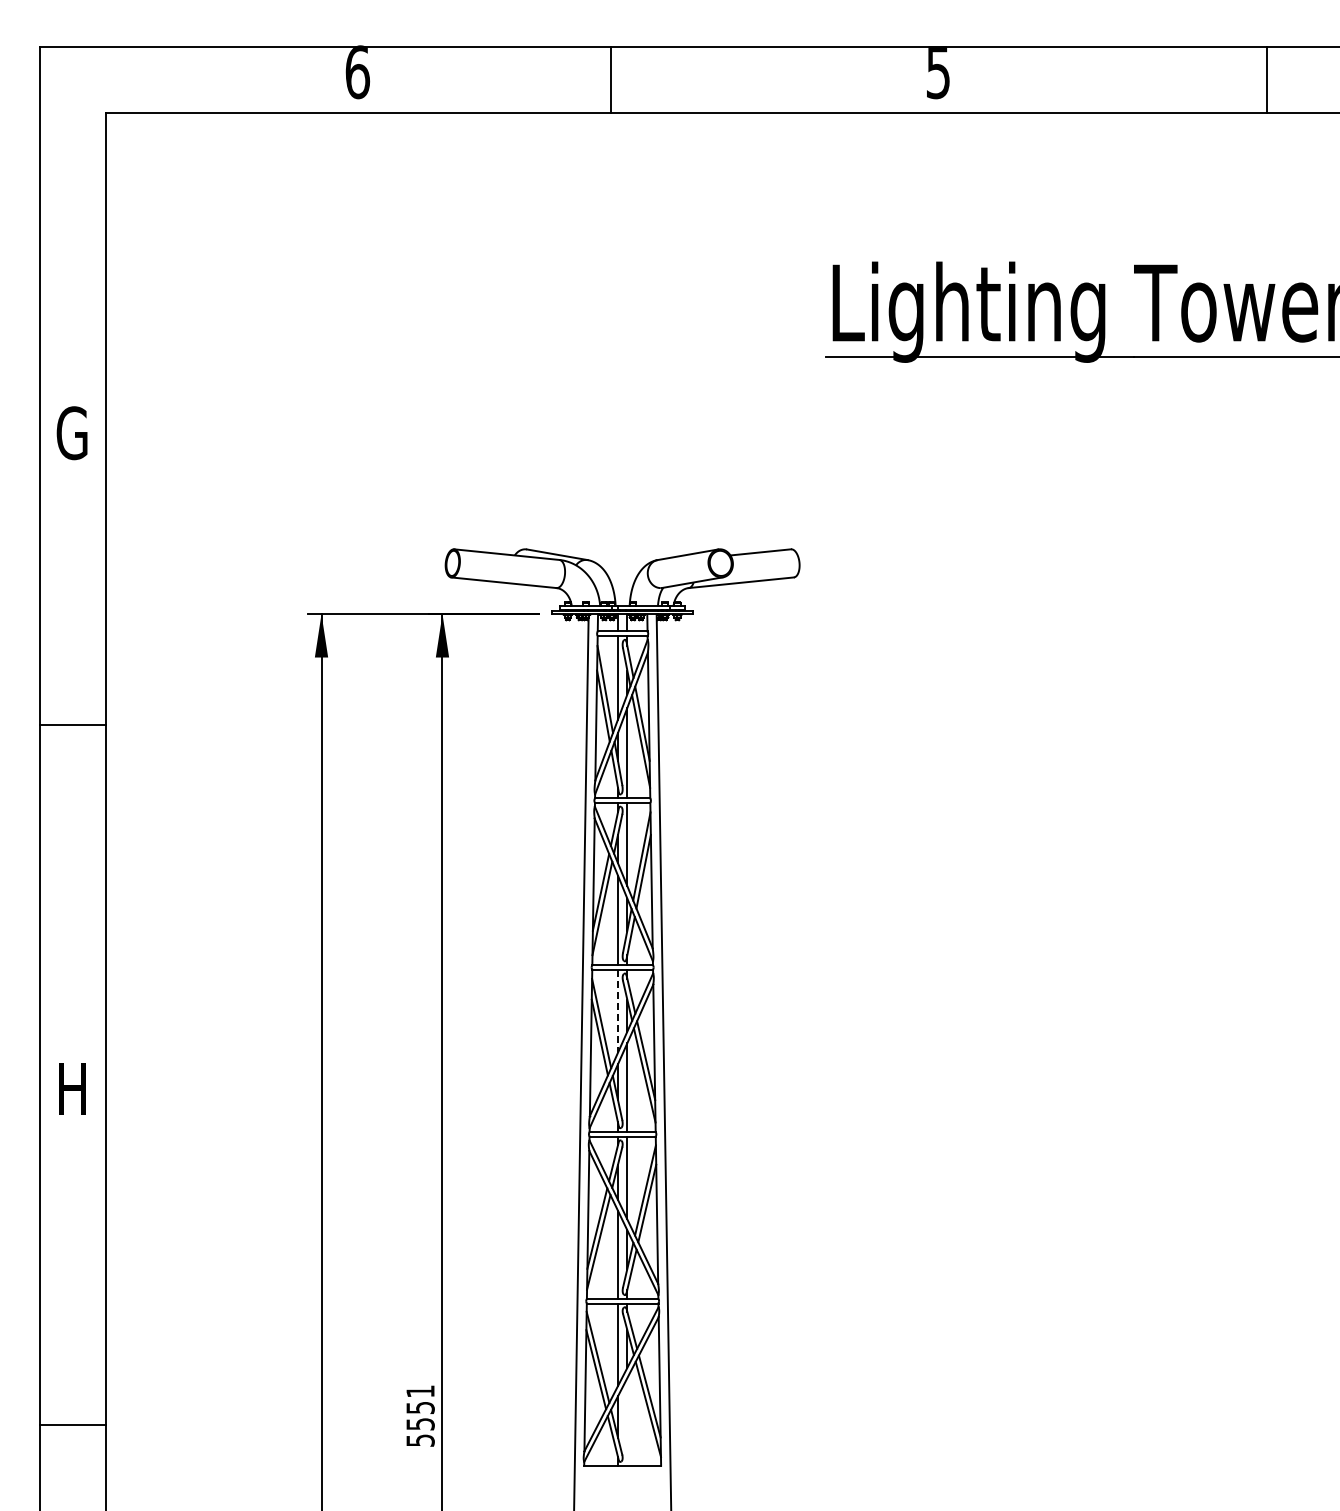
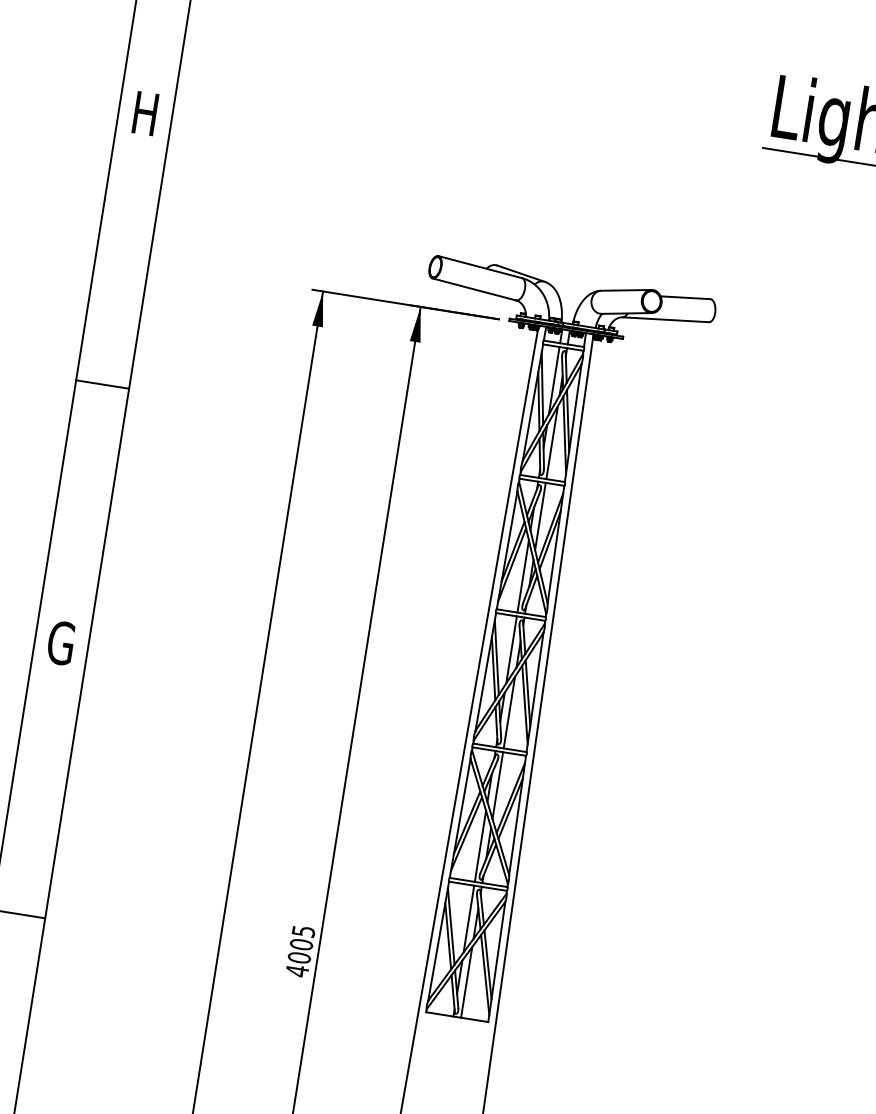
text: (71, 433) -> (144, 113), G -> H
line: (72, 724) -> (102, 384), moved
line: (617, 1011) -> (511, 649), dashed -> solid
text: (71, 1089) -> (60, 643), H -> G
text: (420, 1416) -> (300, 951), 5551 -> 4005
line: (627, 1421) -> (466, 982), added

